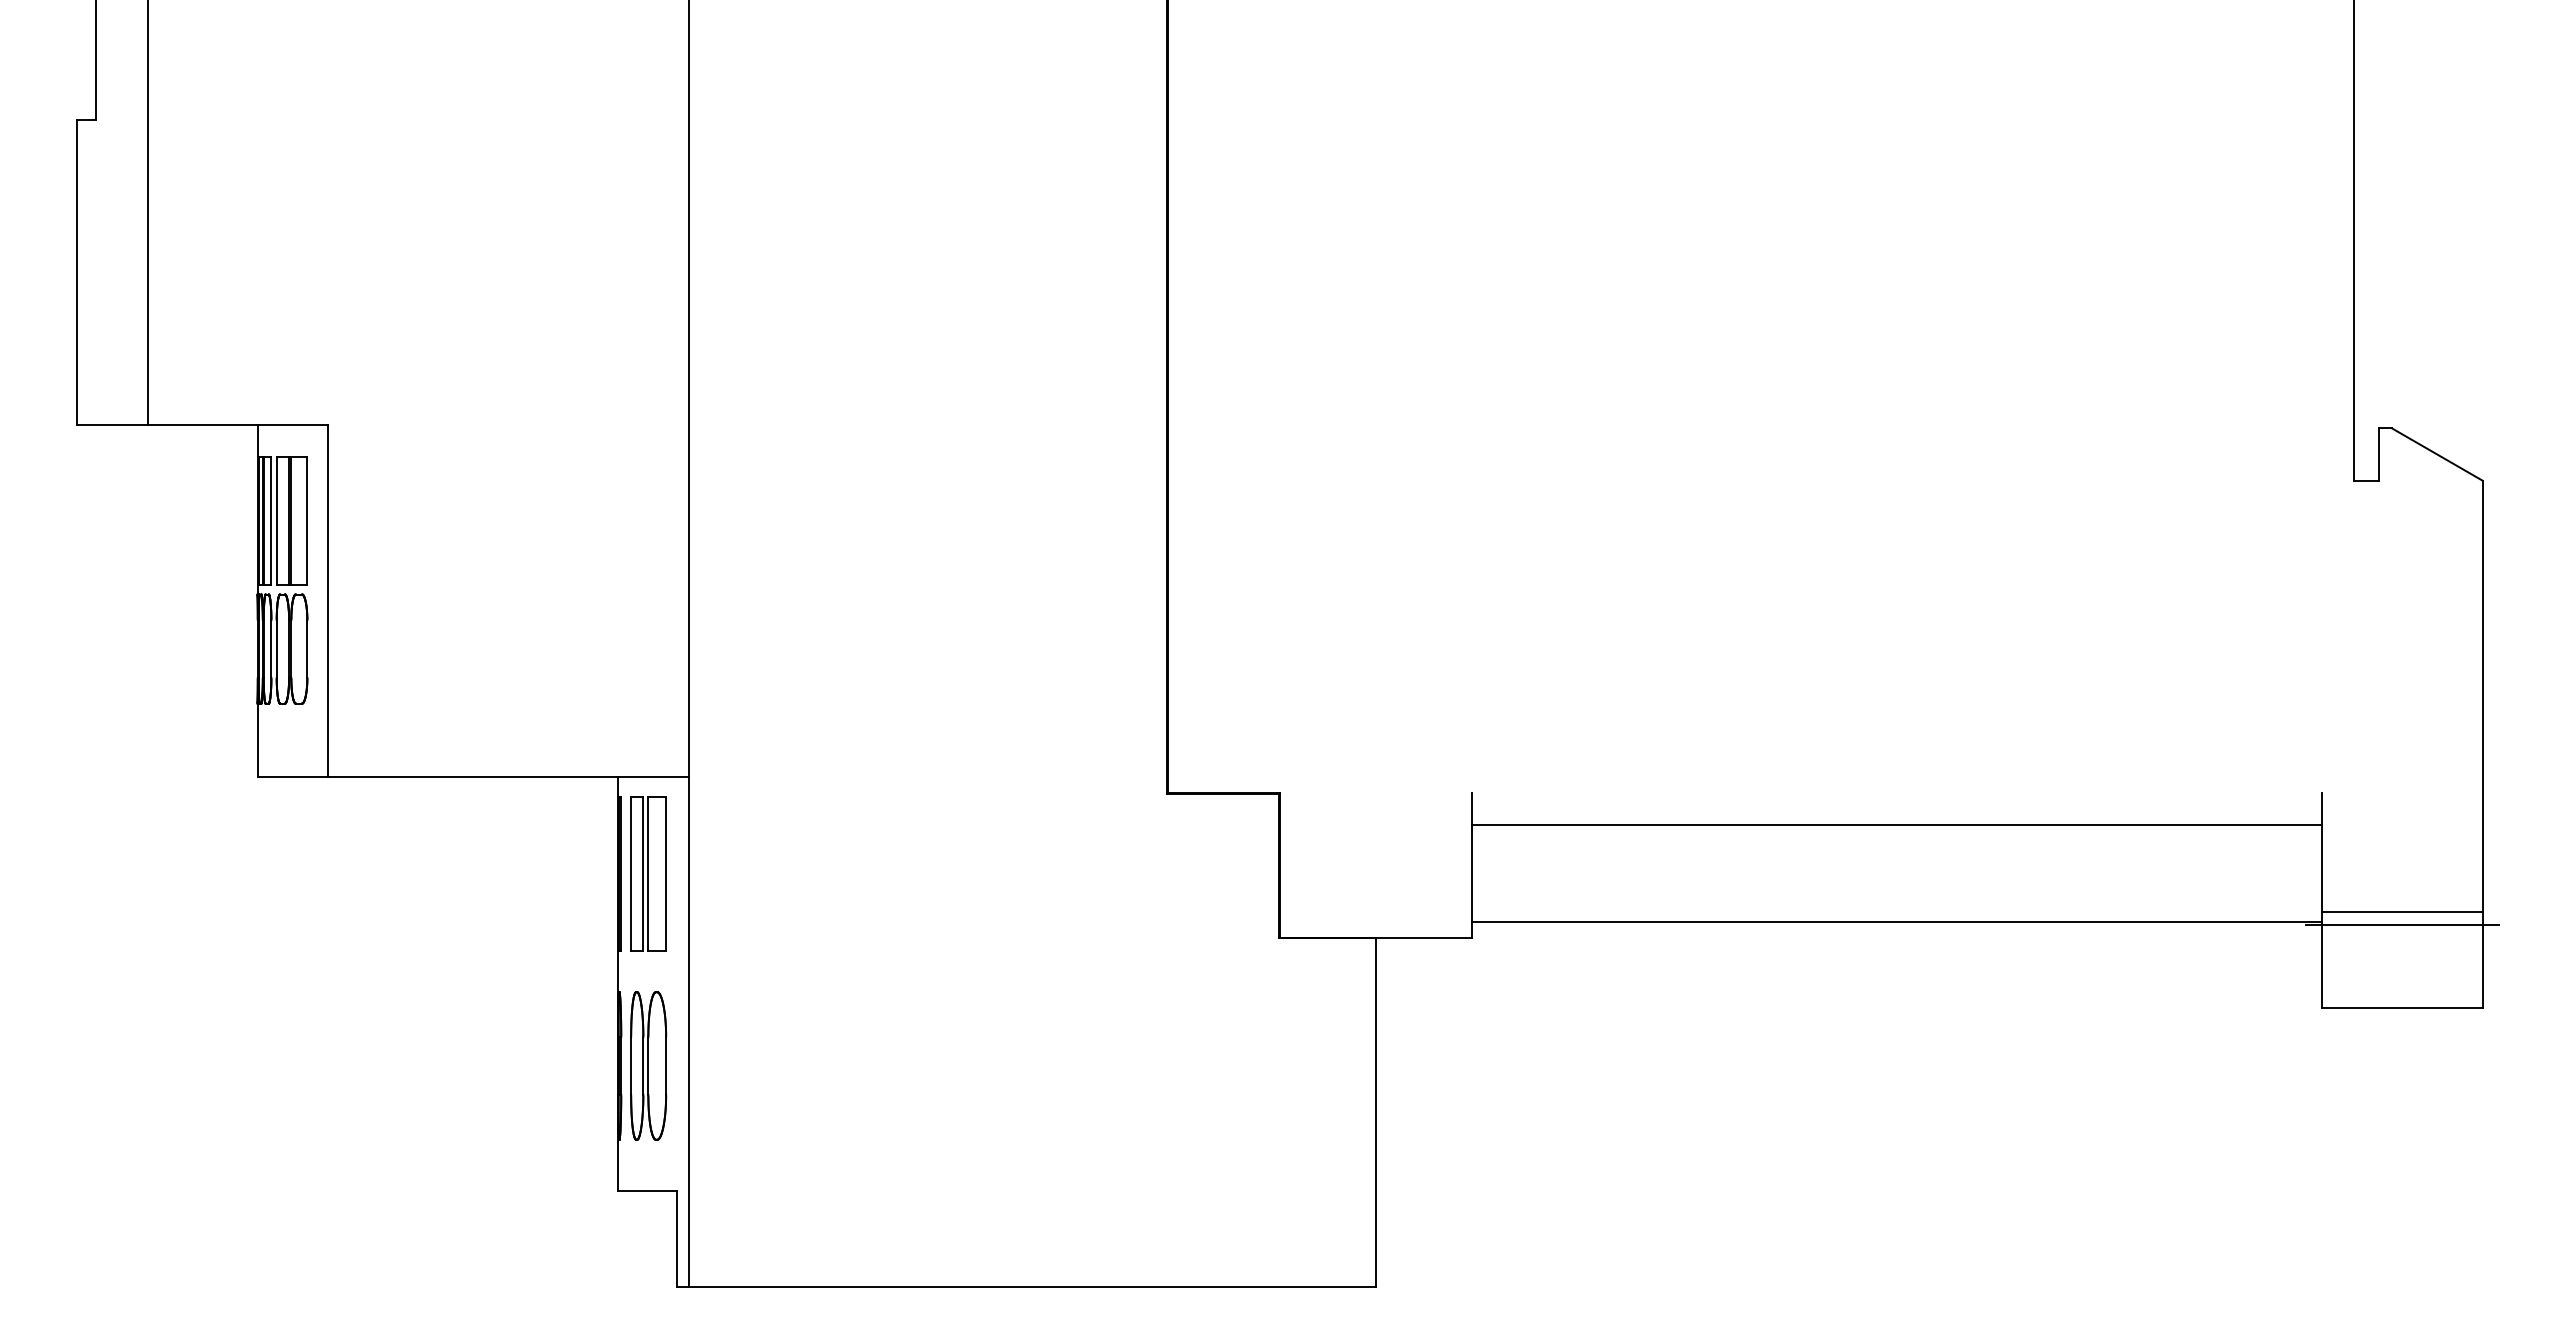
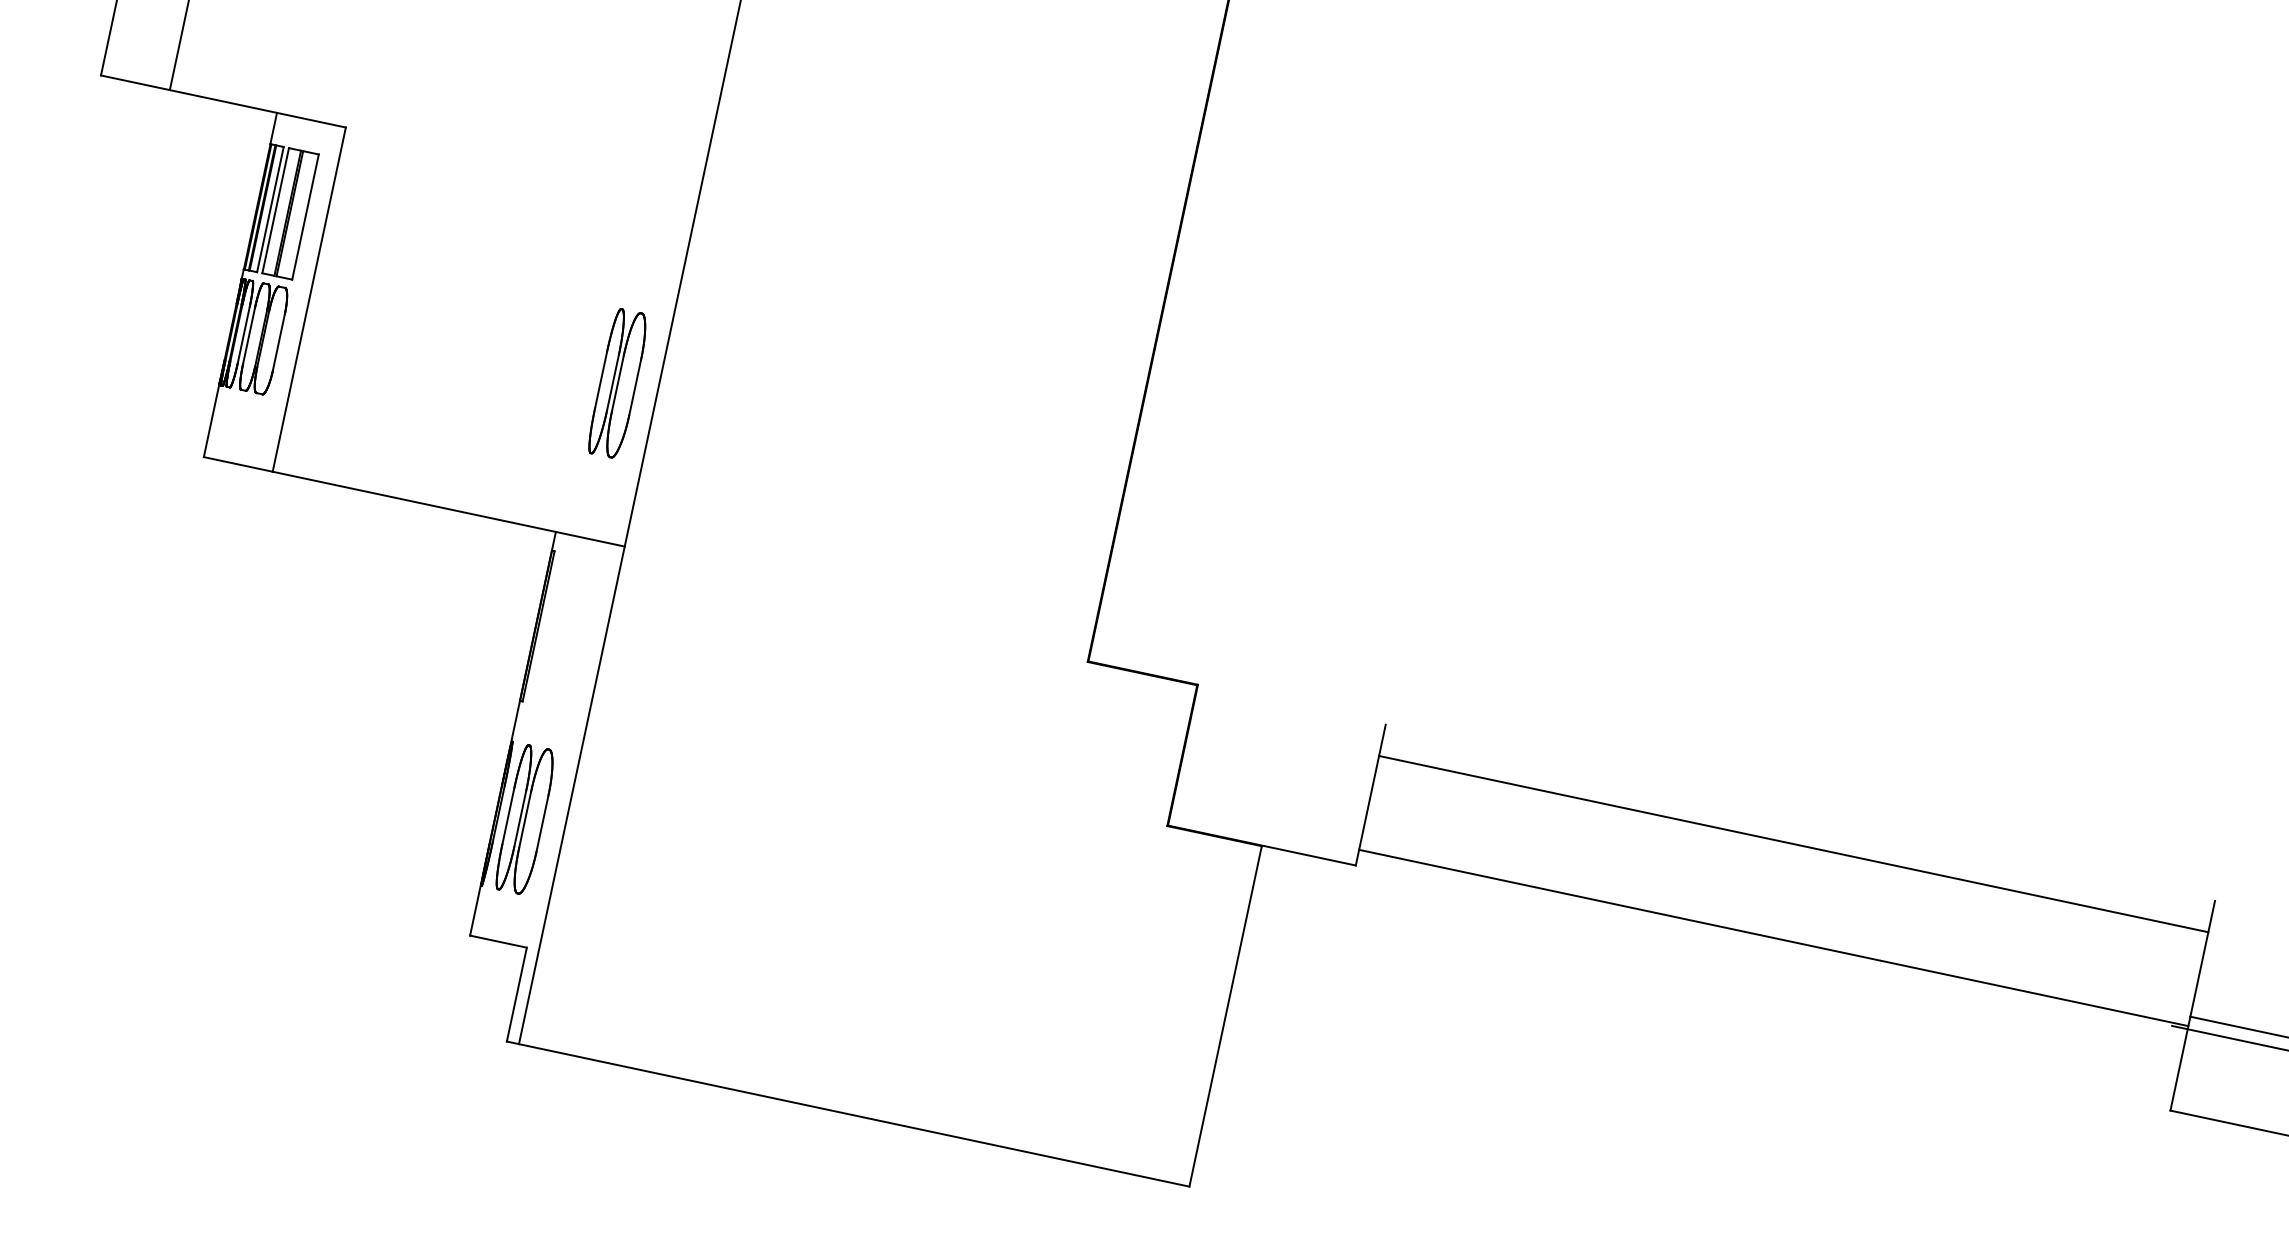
part: (648, 618) -> (618, 383), added
part: (648, 873) -> (565, 631), removed

